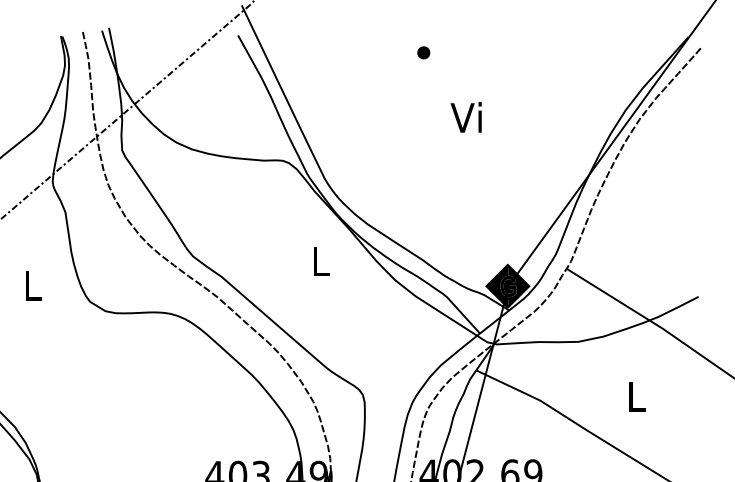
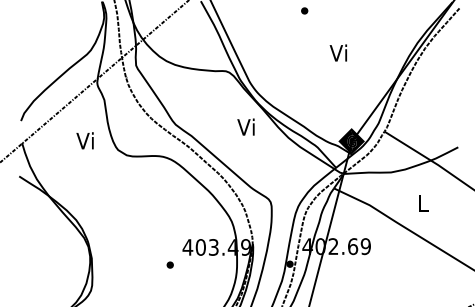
text: (464, 116) -> (337, 52), moved
text: (317, 259) -> (245, 126), L -> Vi
text: (29, 284) -> (84, 140), L -> Vi

